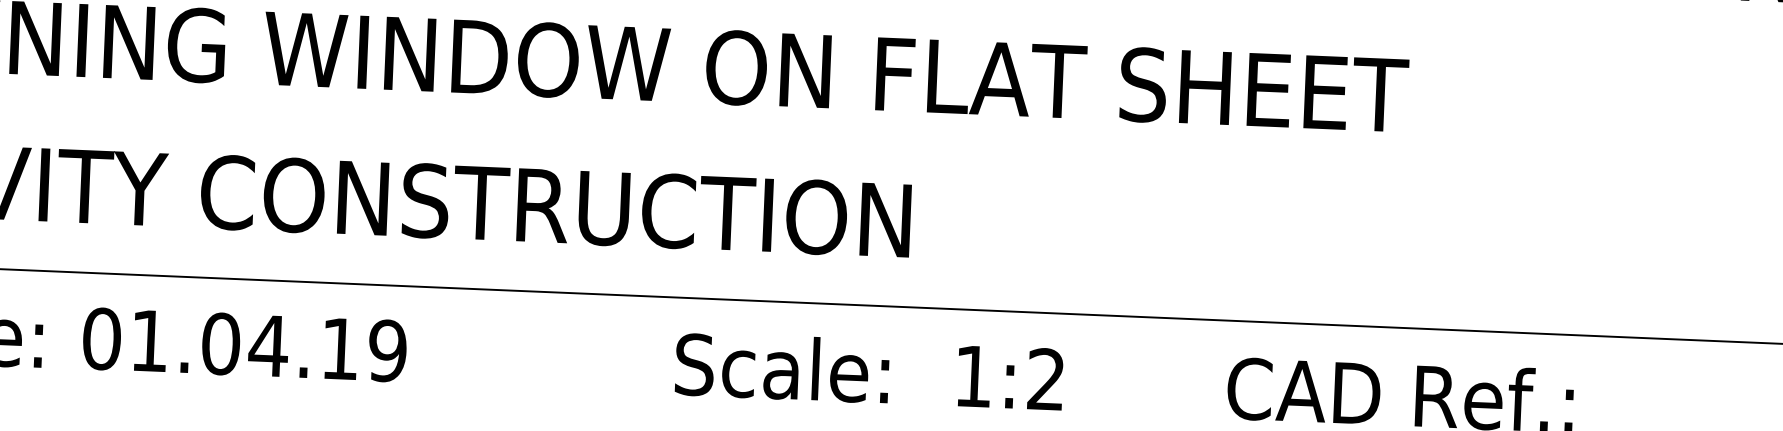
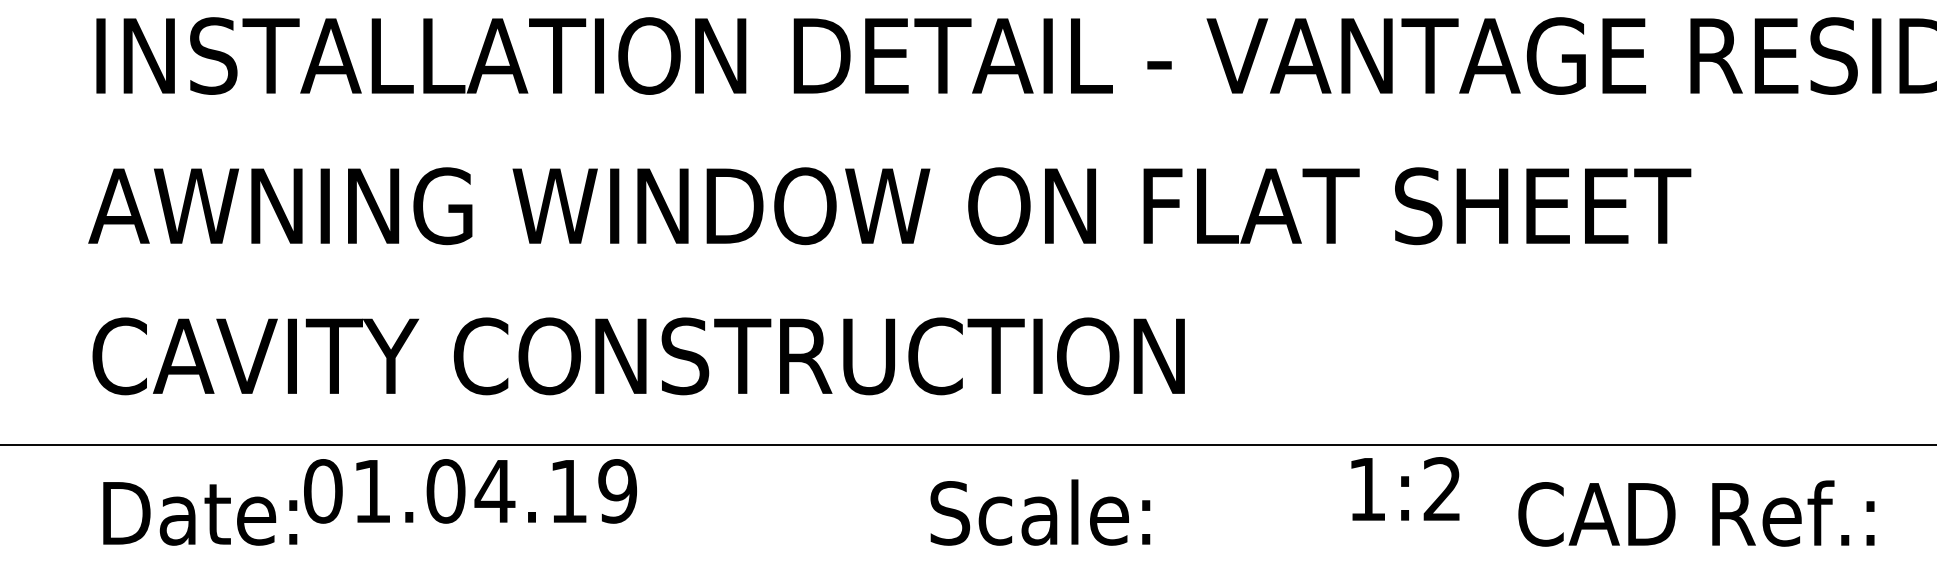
text: (244, 345) -> (470, 491), moved
text: (782, 367) -> (1040, 512), moved
text: (1010, 377) -> (1405, 488), moved

